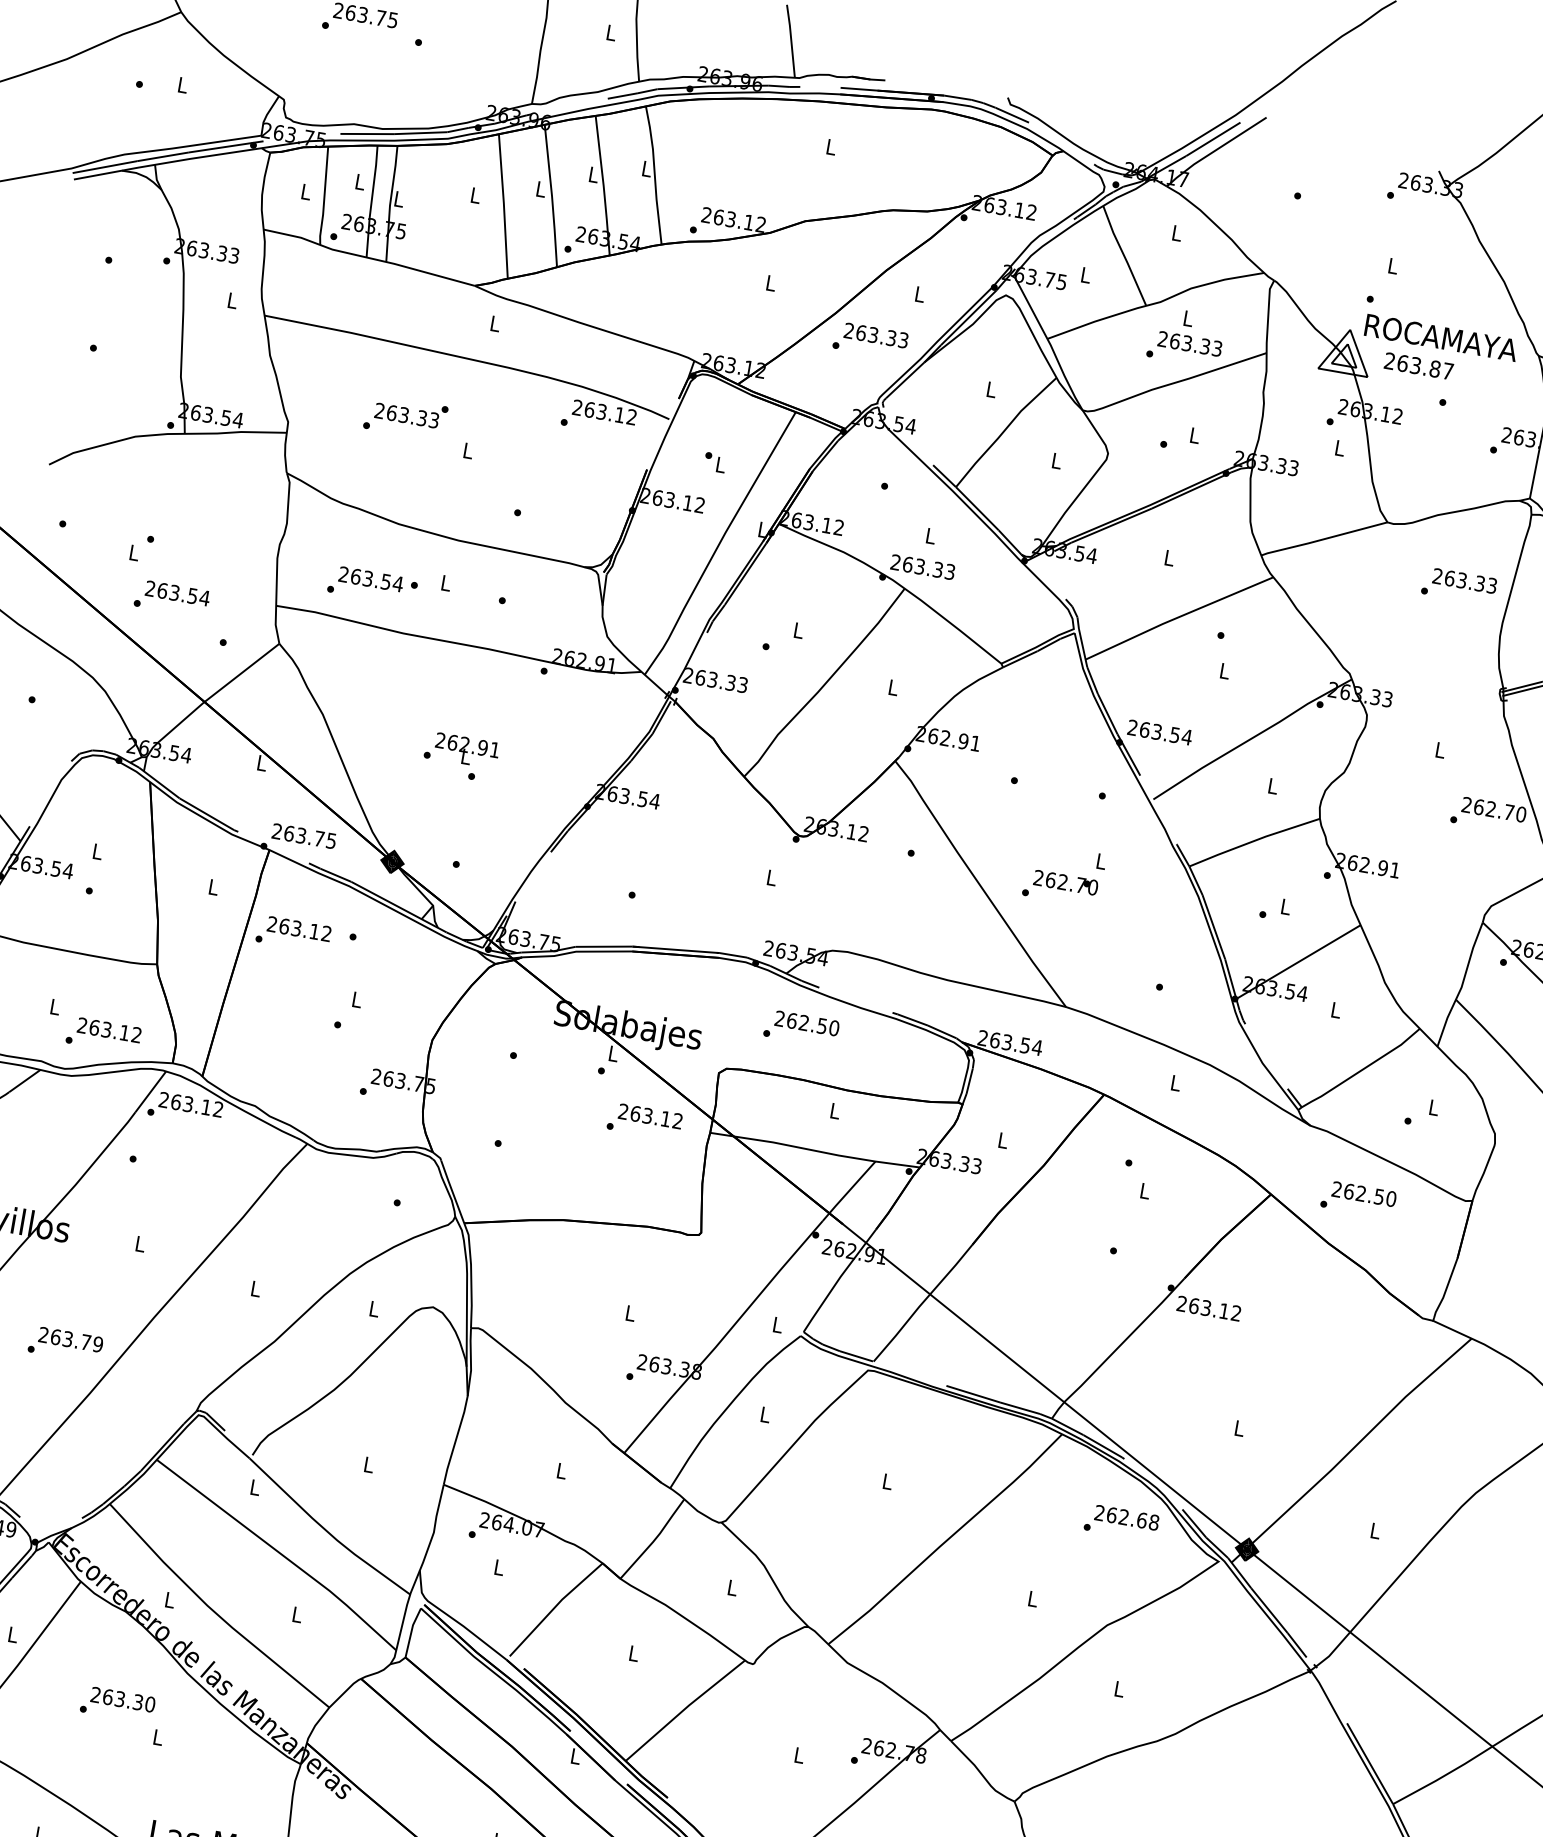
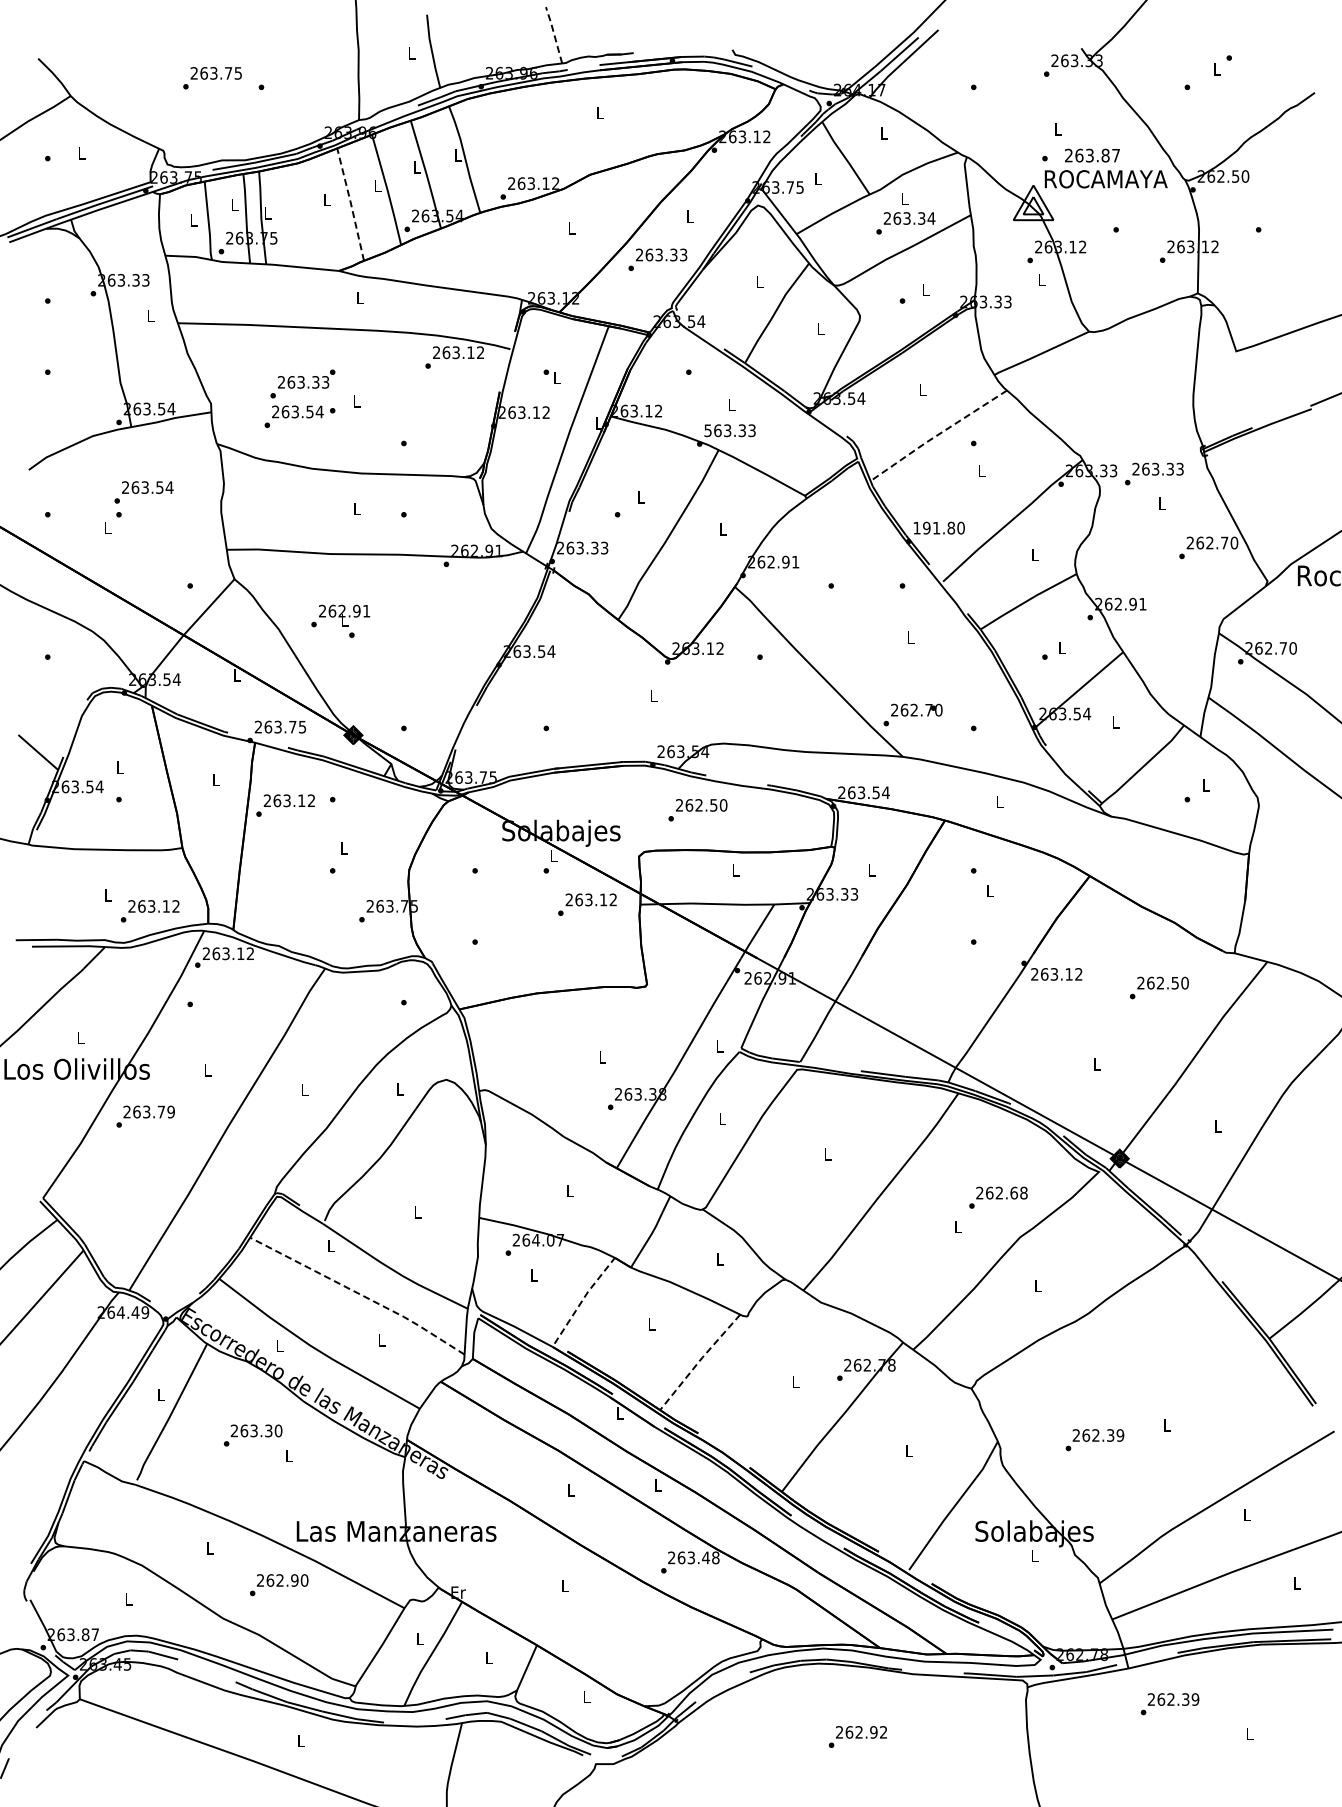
line: (791, 40) -> (554, 34), solid -> dashed
line: (504, 205) -> (351, 203), solid -> dashed
text: (1217, 348) -> (931, 218), 263.33 -> 263.34
text: (1419, 366) -> (1092, 155), moved
text: (895, 562) -> (707, 430), 263.33 -> 563.33
text: (372, 585) -> (299, 416), moved
text: (1459, 585) -> (1154, 473), moved
text: (171, 598) -> (143, 492), moved
line: (1177, 617) -> (937, 435), solid -> dashed
text: (1160, 731) -> (939, 527), 263.54 -> 191.80
text: (460, 755) -> (340, 620), moved
text: (1059, 887) -> (912, 714), moved
text: (1358, 1198) -> (1159, 987), moved
text: (65, 1344) -> (145, 1116), moved
text: (1121, 1522) -> (998, 1197), moved
line: (279, 1553) -> (359, 1294), solid -> dashed
line: (555, 1606) -> (583, 1298), solid -> dashed
line: (684, 1709) -> (699, 1361), solid -> dashed

